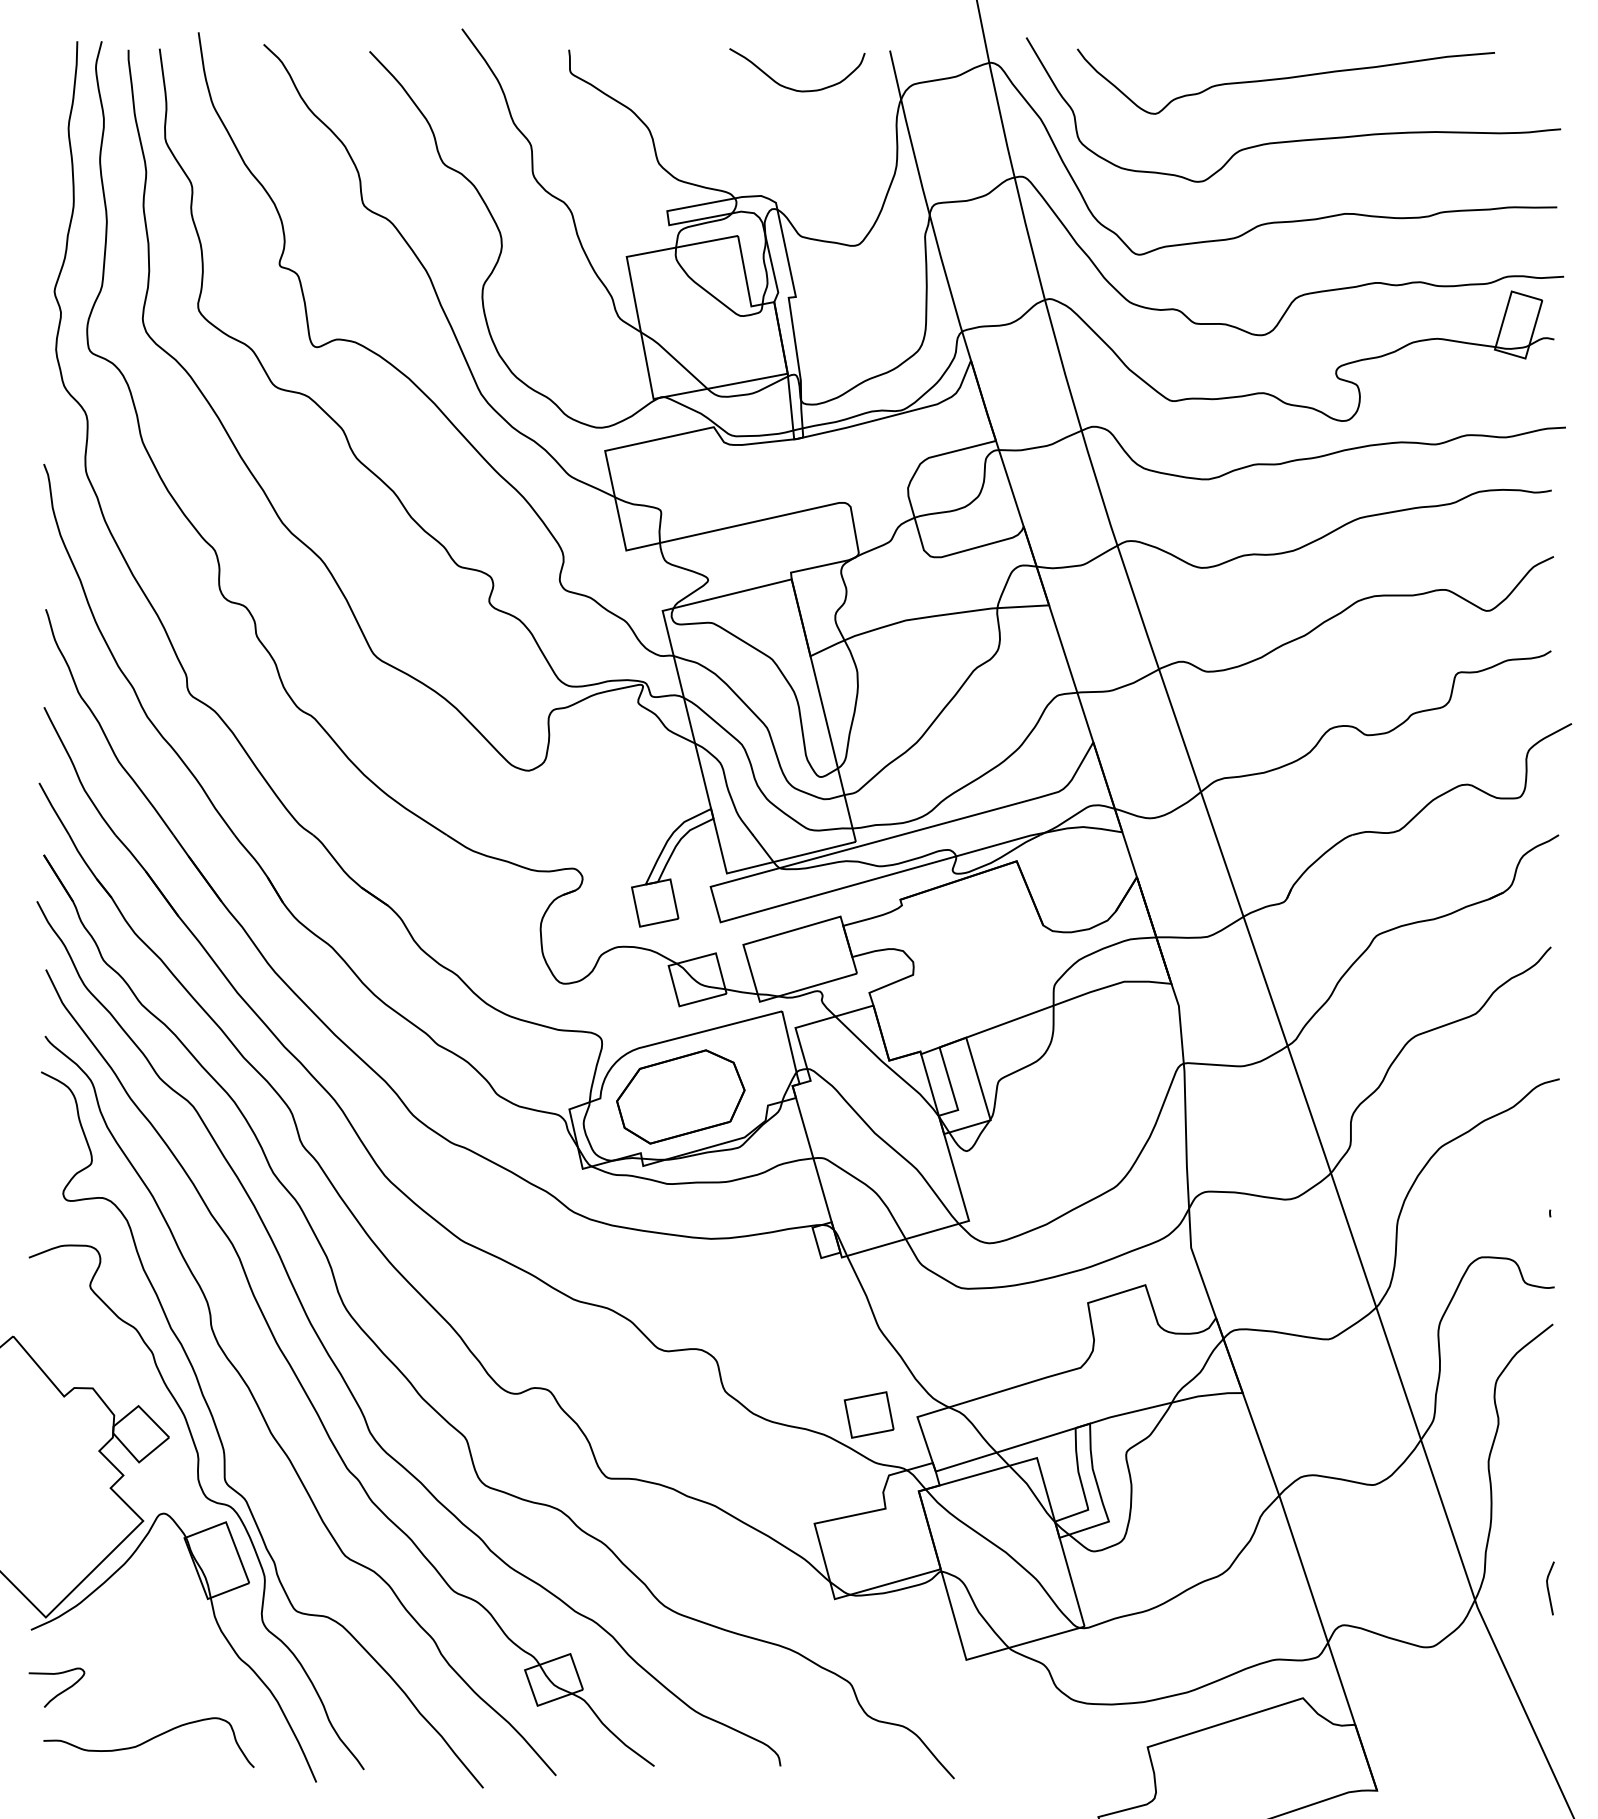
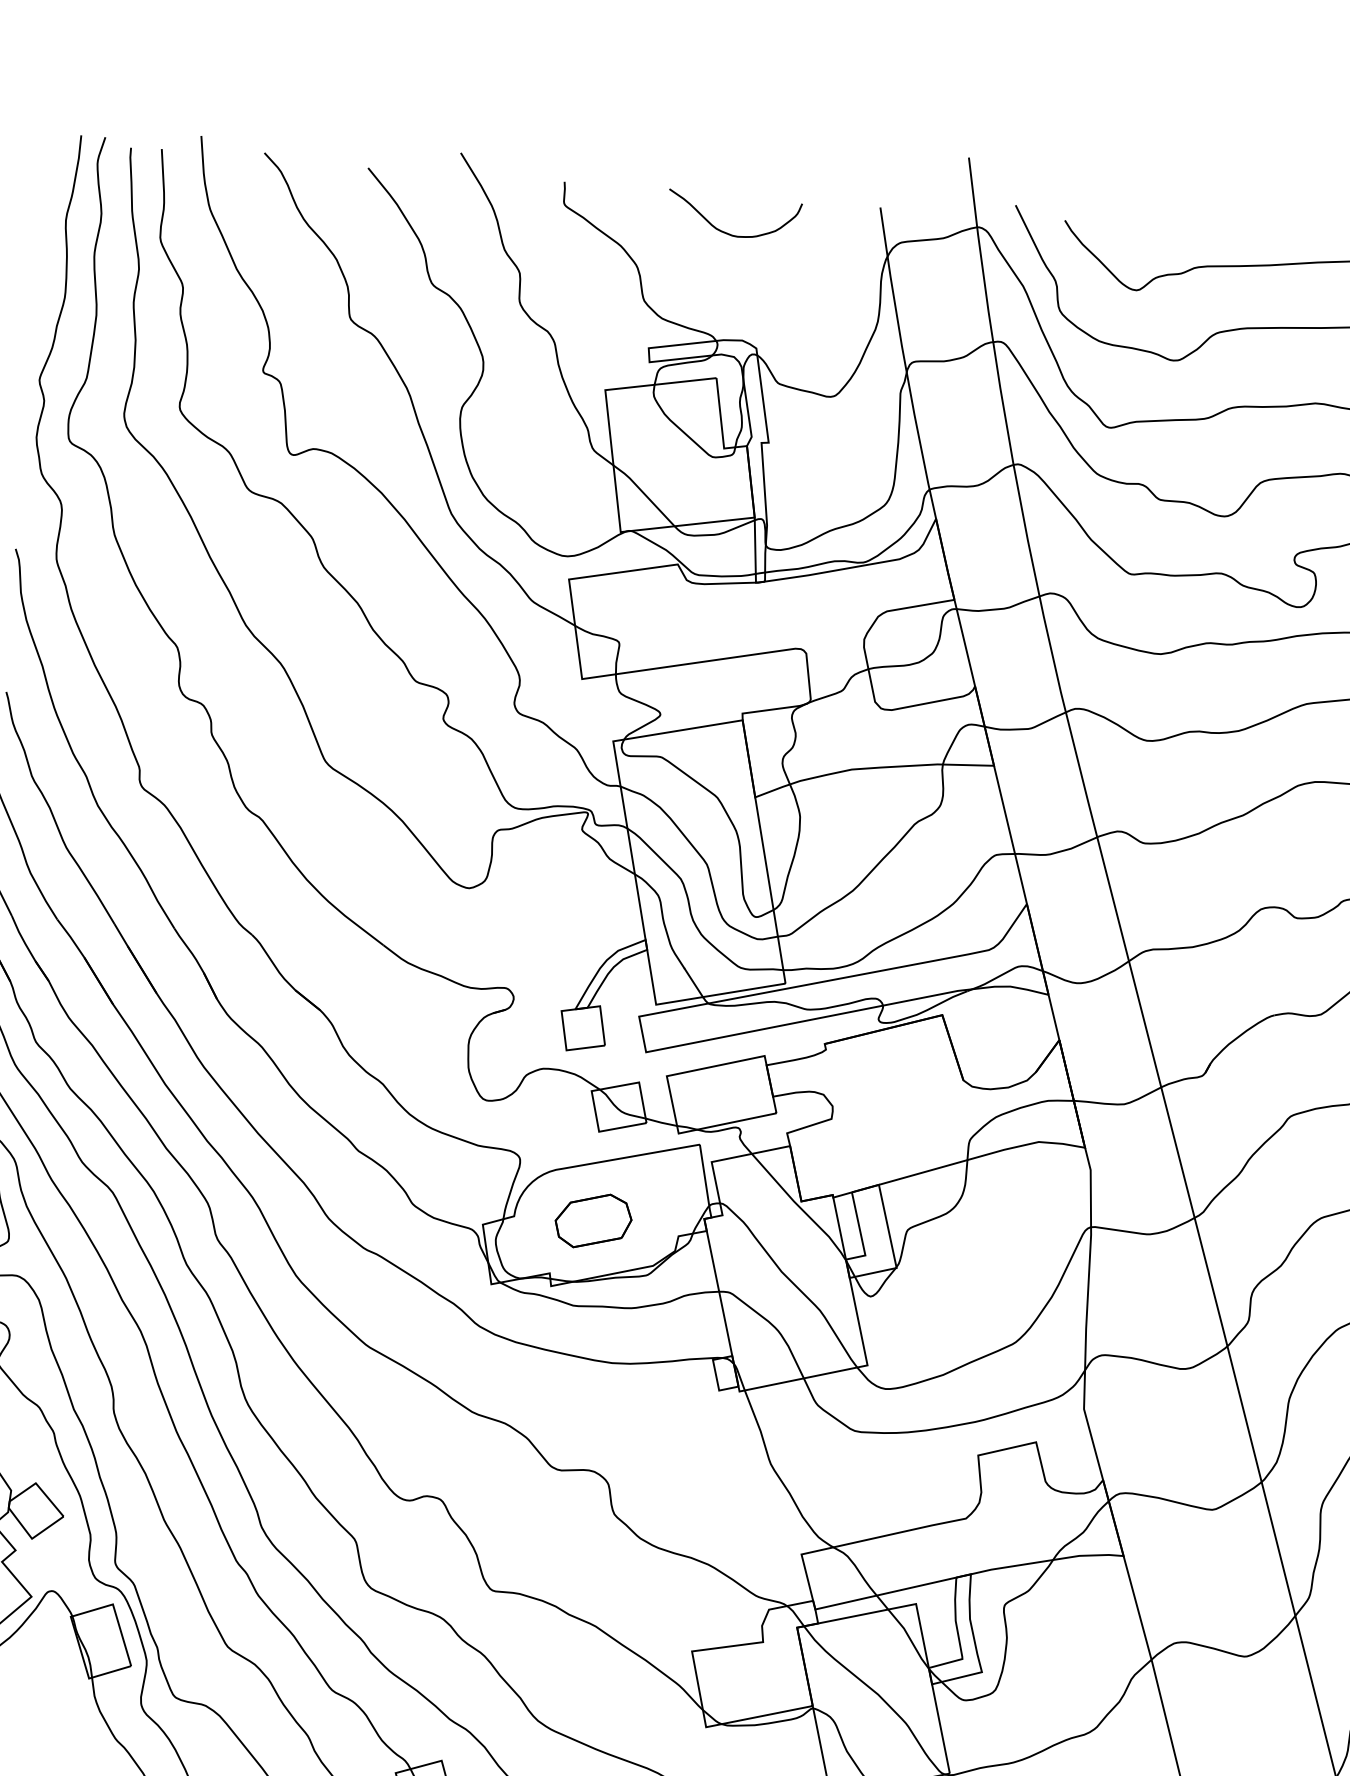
curve: (793, 88) -> (729, 233), moved
part: (680, 1096) -> (593, 1220), size x0.6
part: (868, 1414) -> (753, 1548), removed

